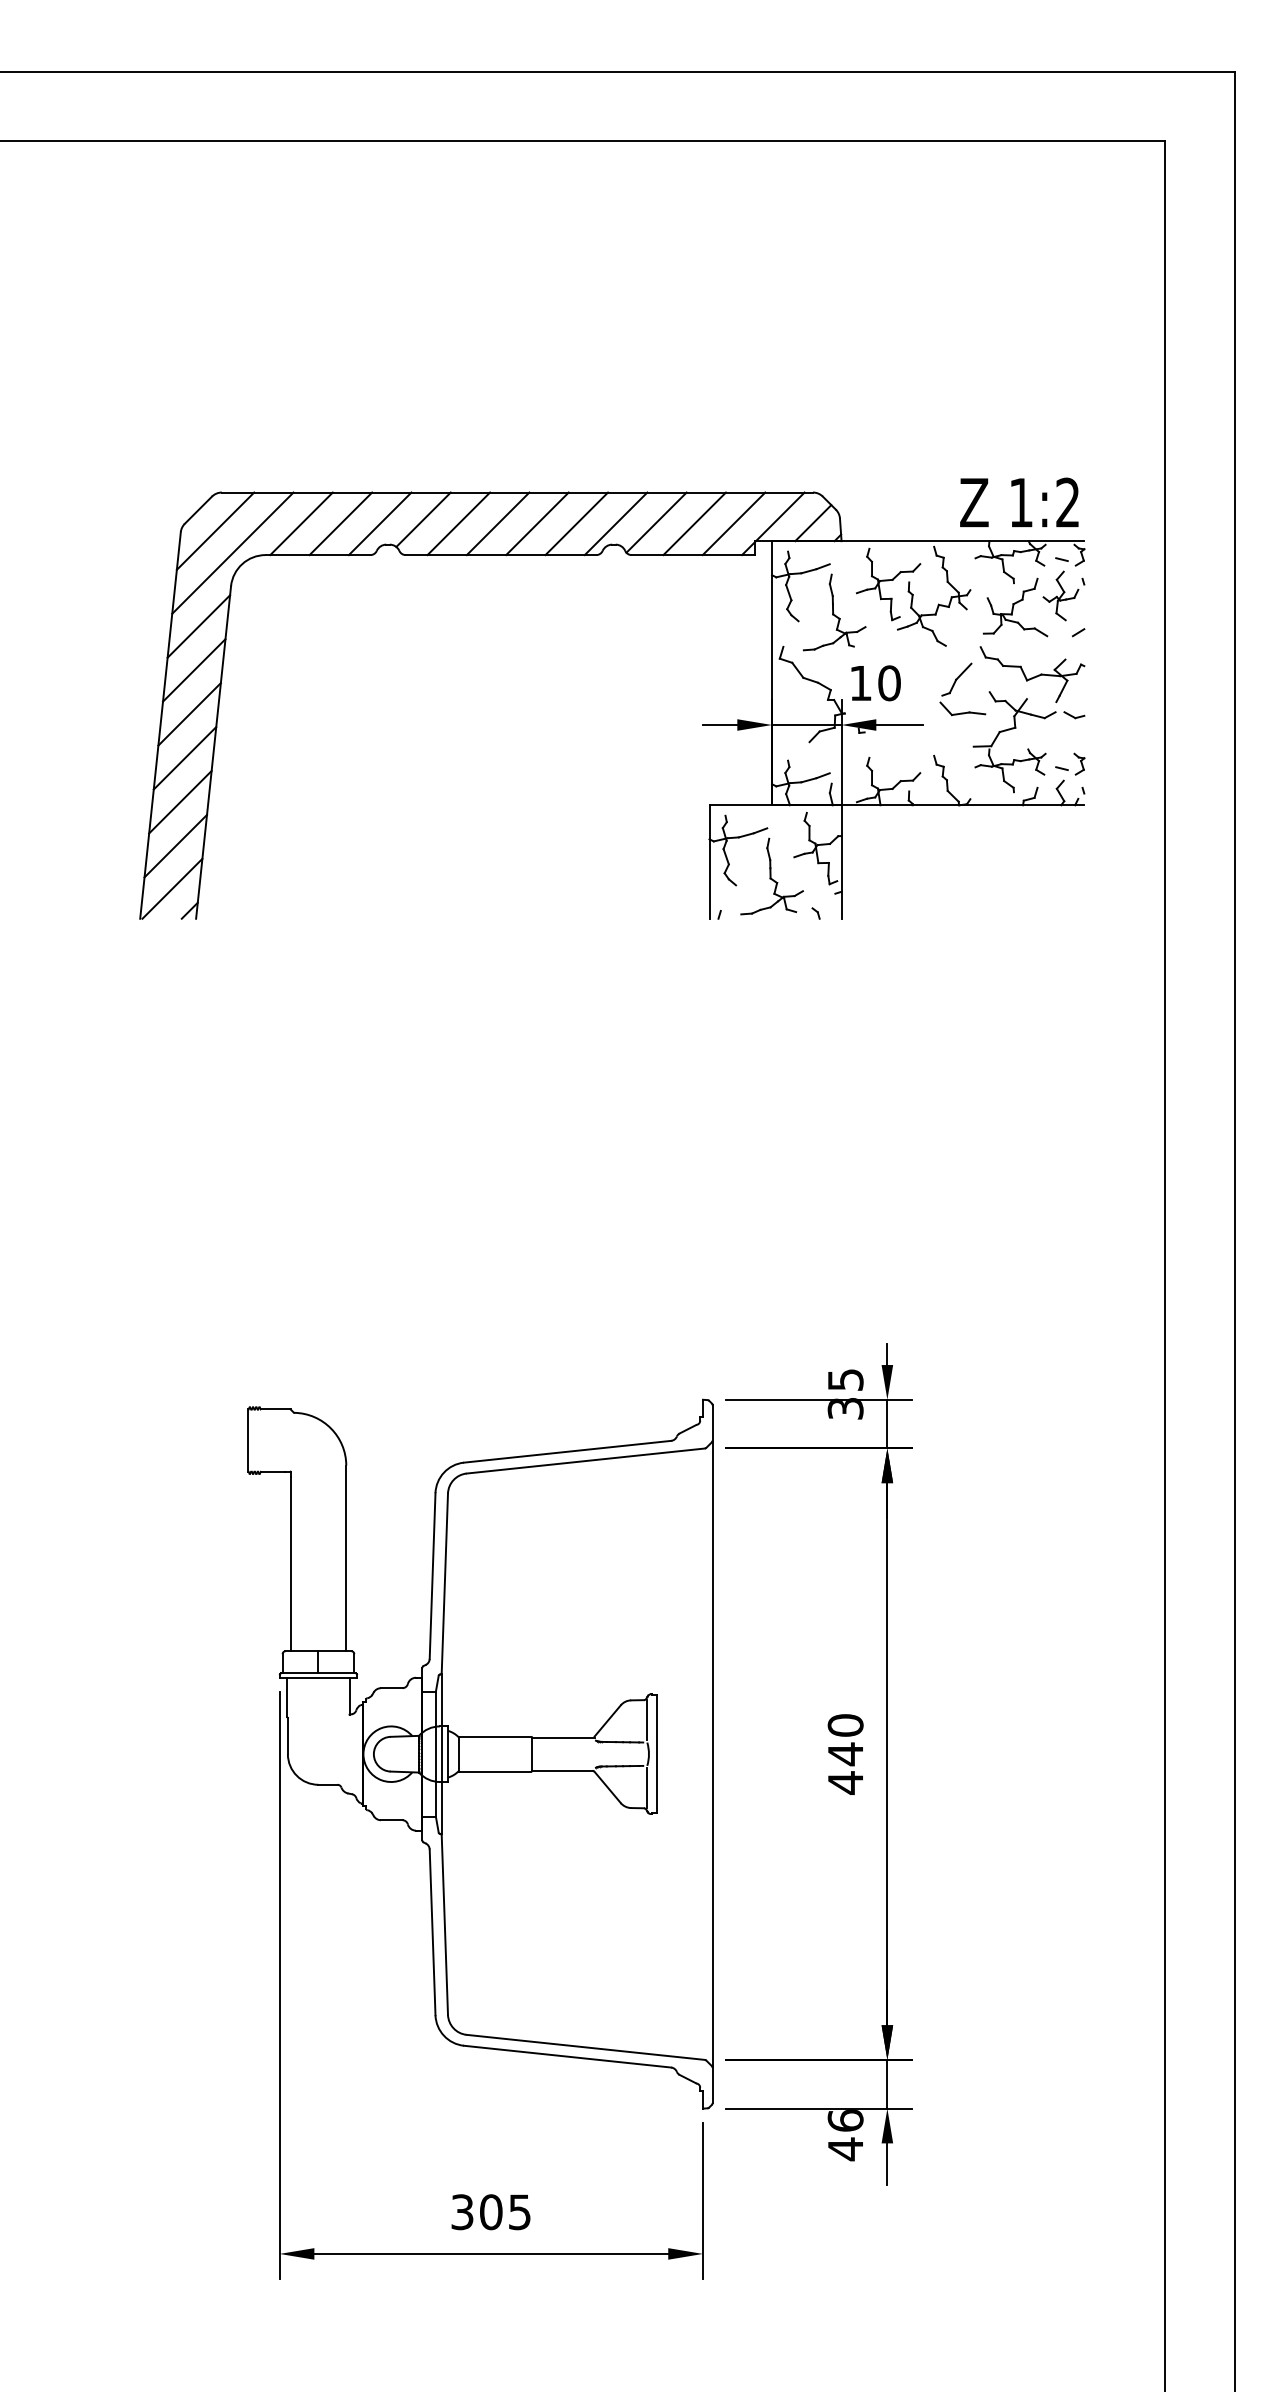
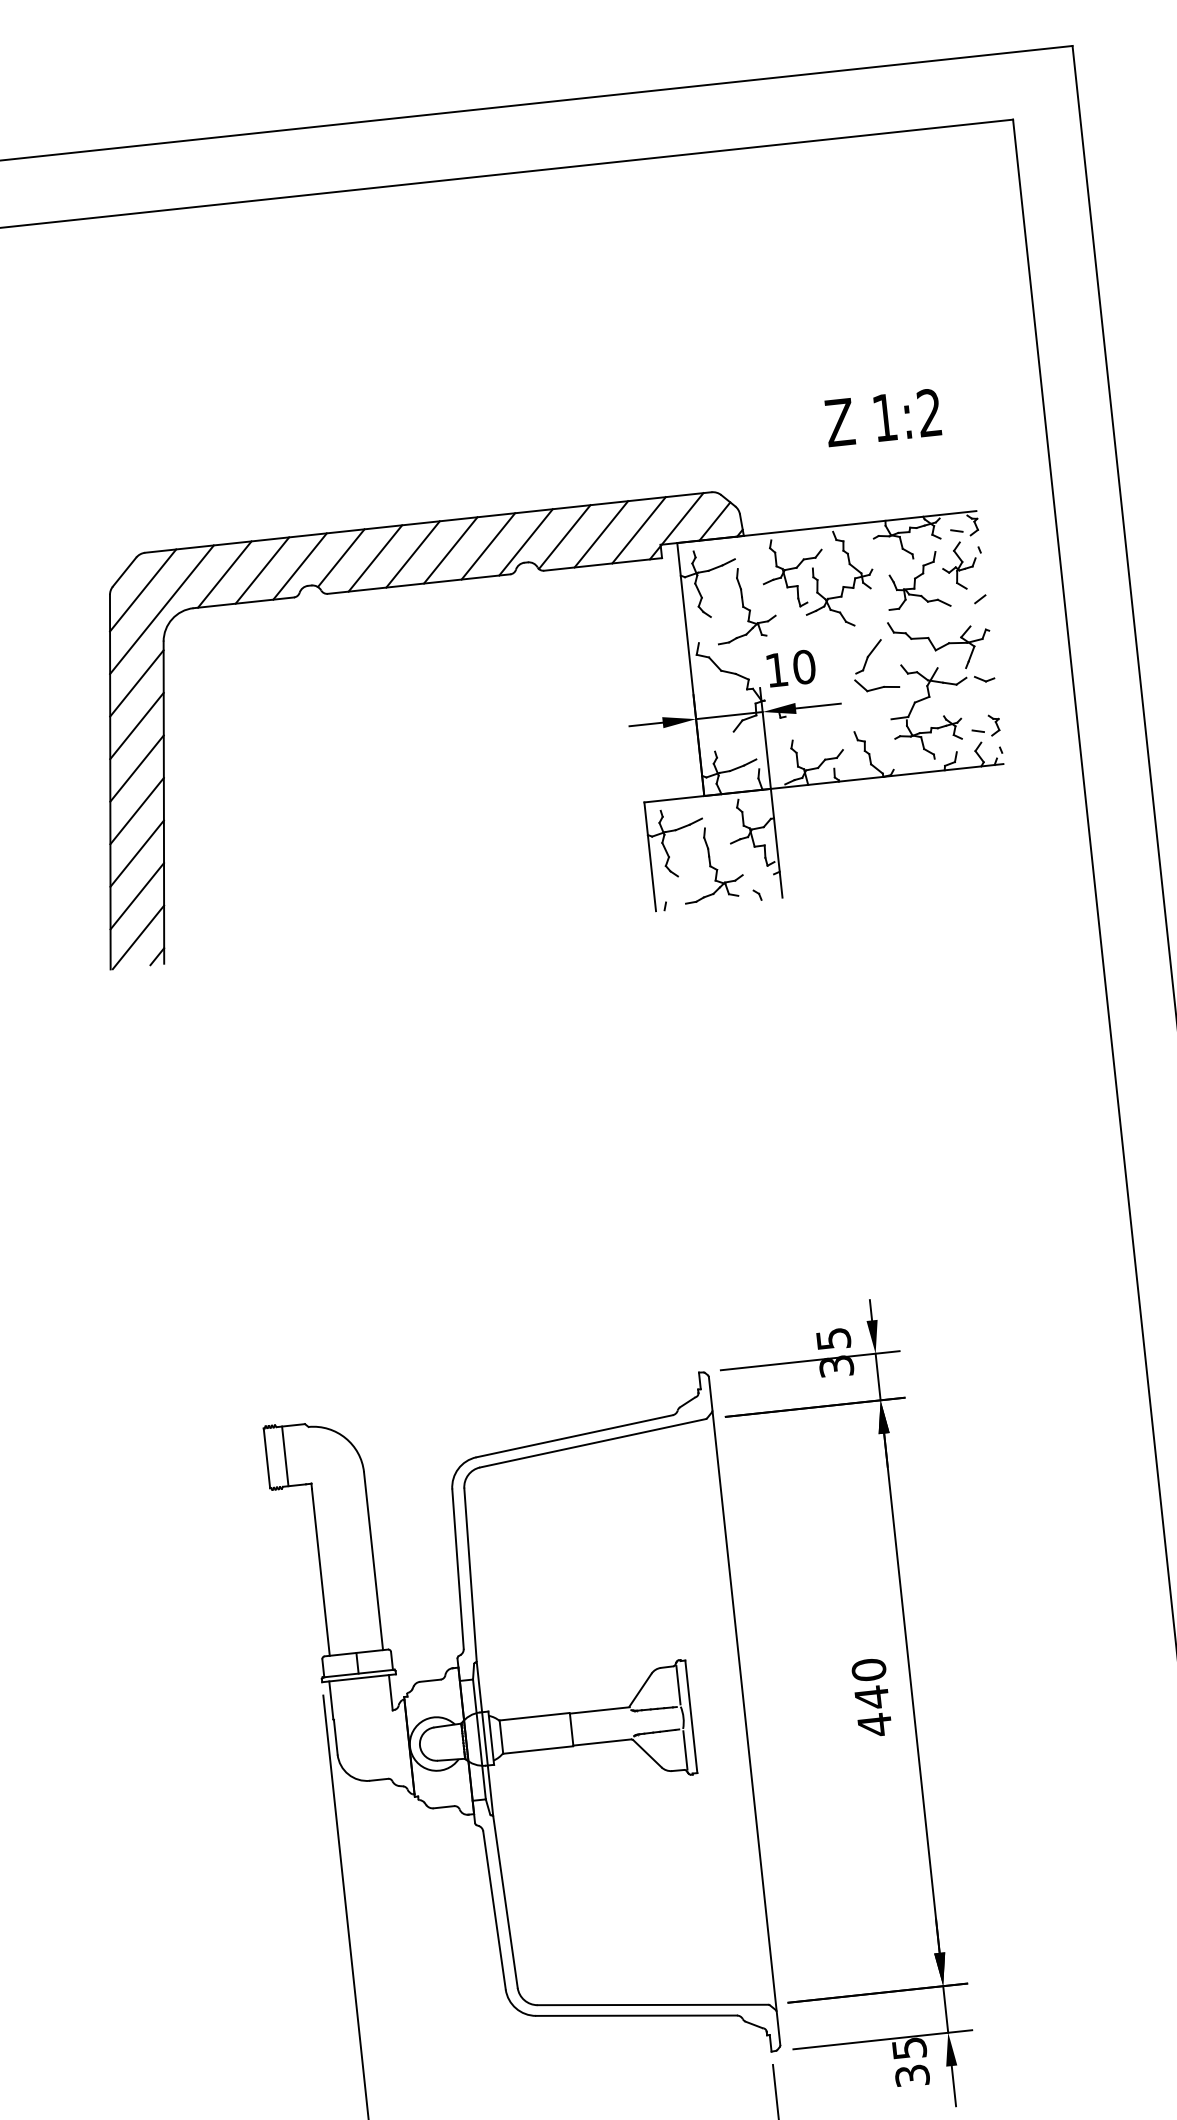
text: (1019, 502) -> (883, 417), moved
line: (266, 1440) -> (285, 1456), added
text: (845, 2135) -> (910, 2062), 46 -> 35

